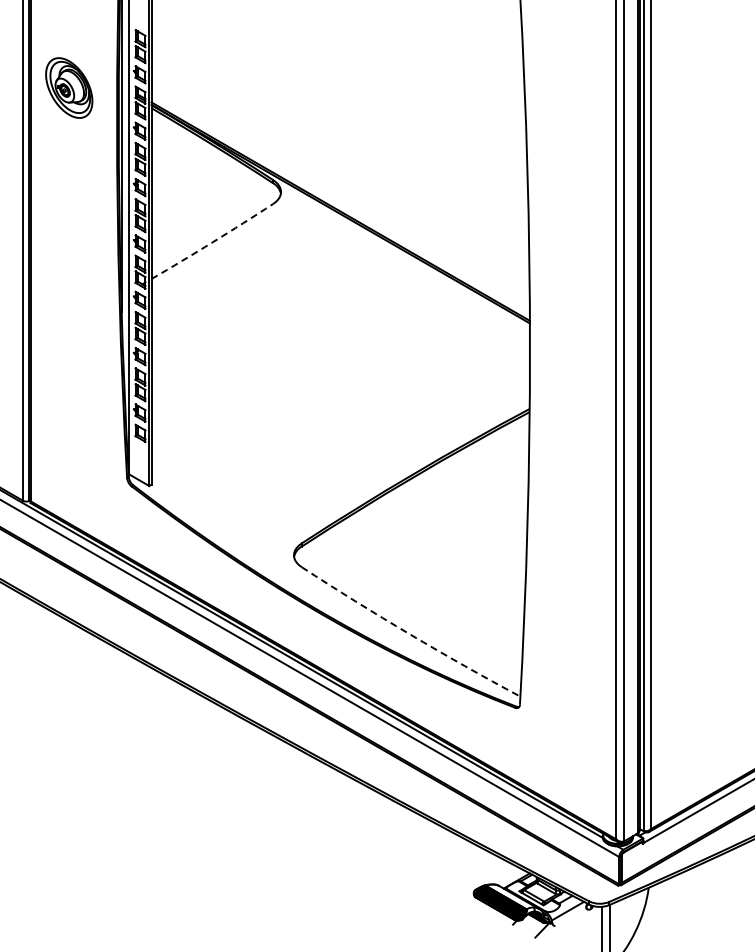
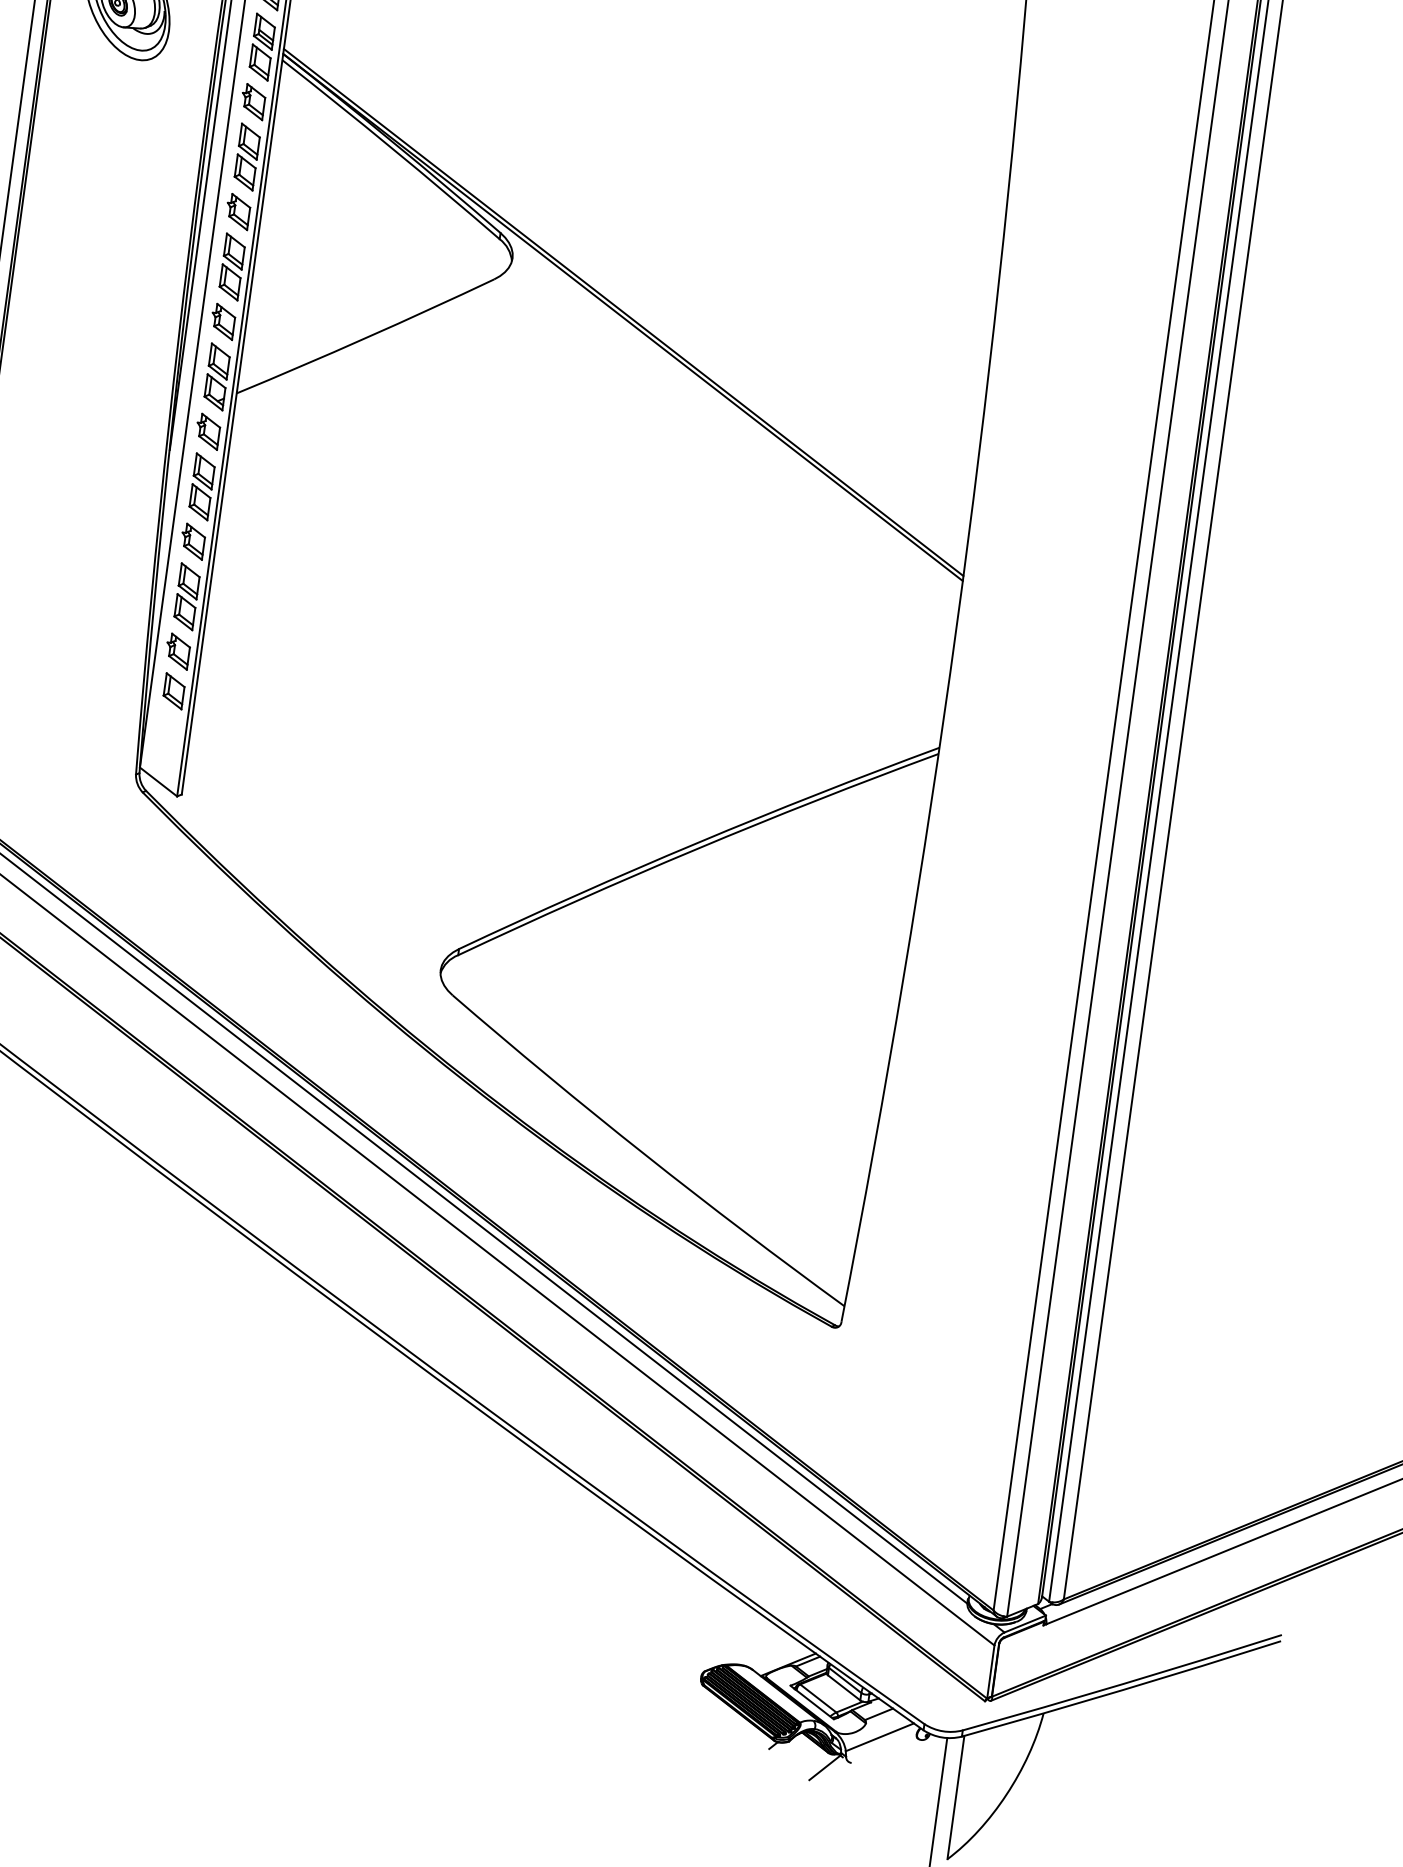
arc: (212, 242) -> (365, 338), dashed -> solid
arc: (409, 634) -> (644, 1155), dashed -> solid

